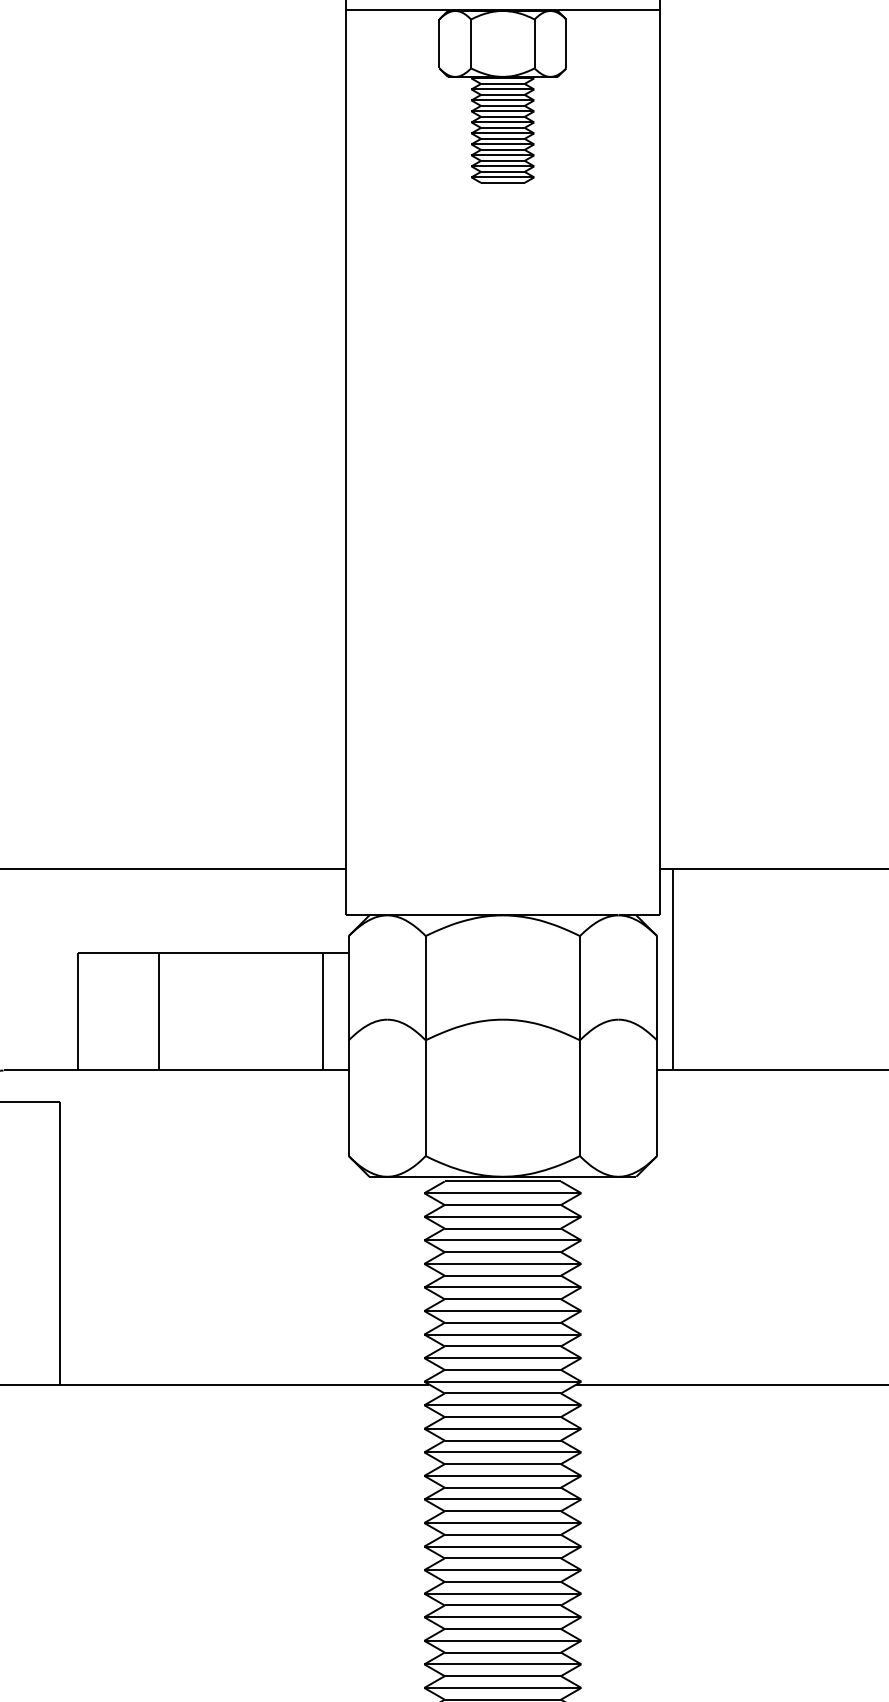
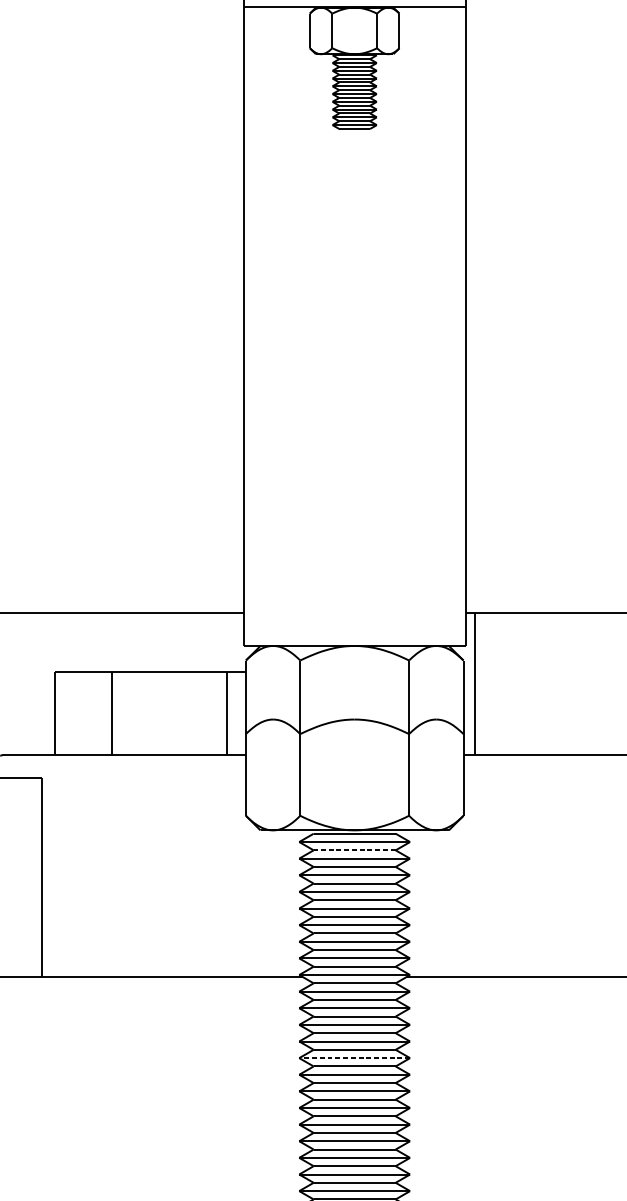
line: (502, 1205) -> (354, 850), solid -> dashed
line: (502, 1499) -> (354, 1058), solid -> dashed

